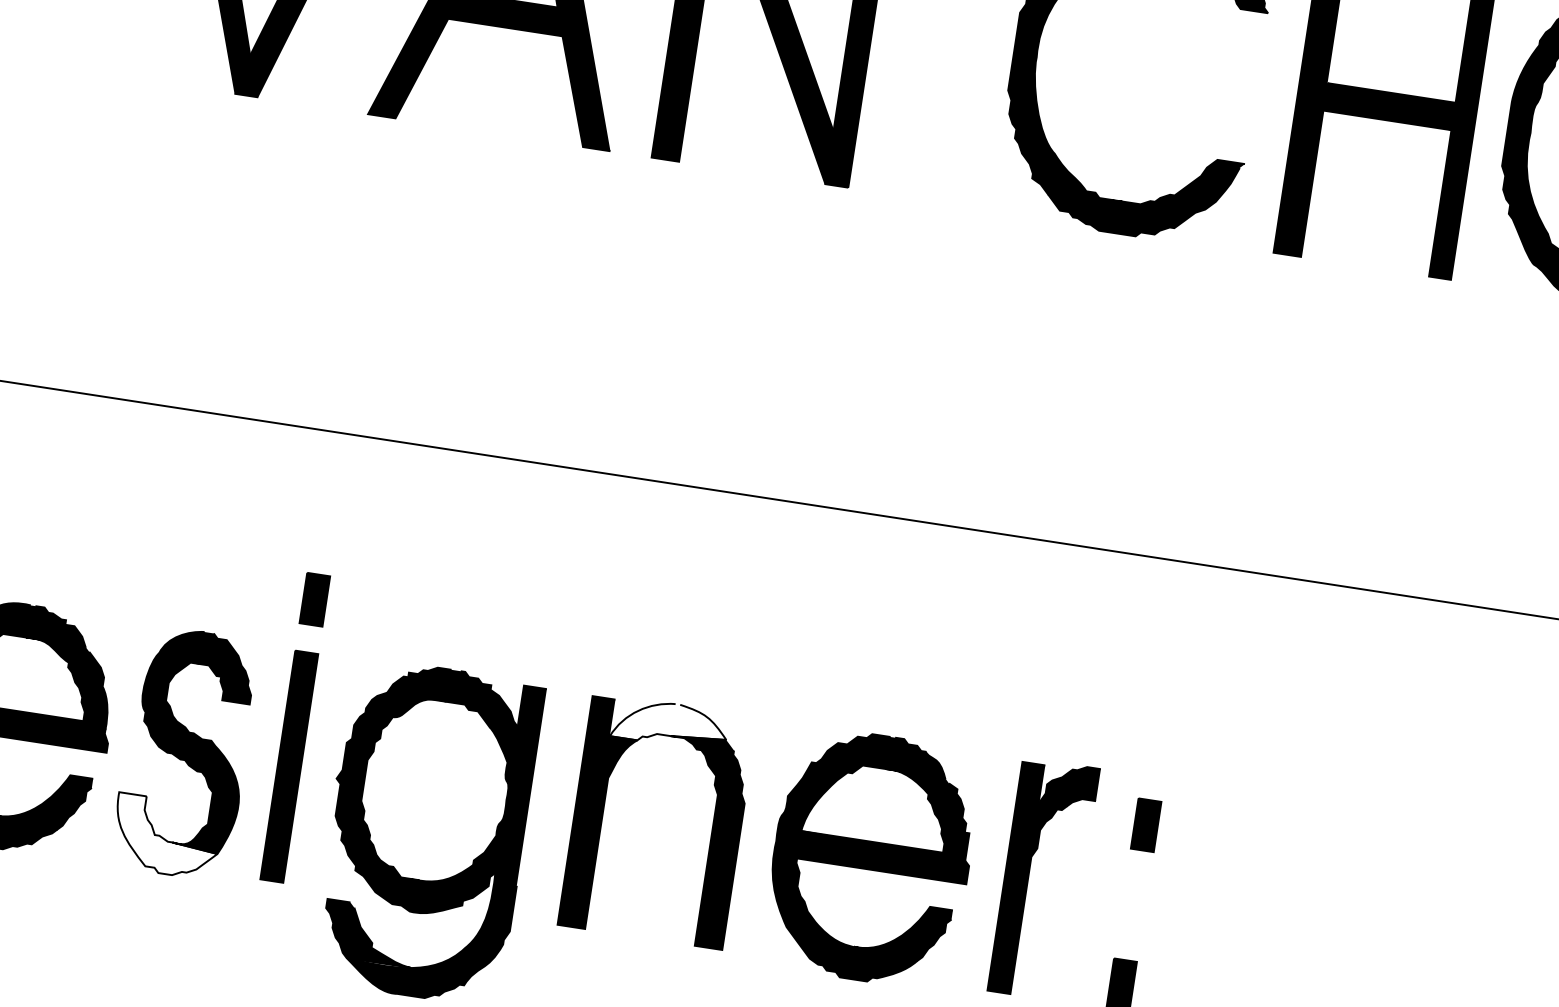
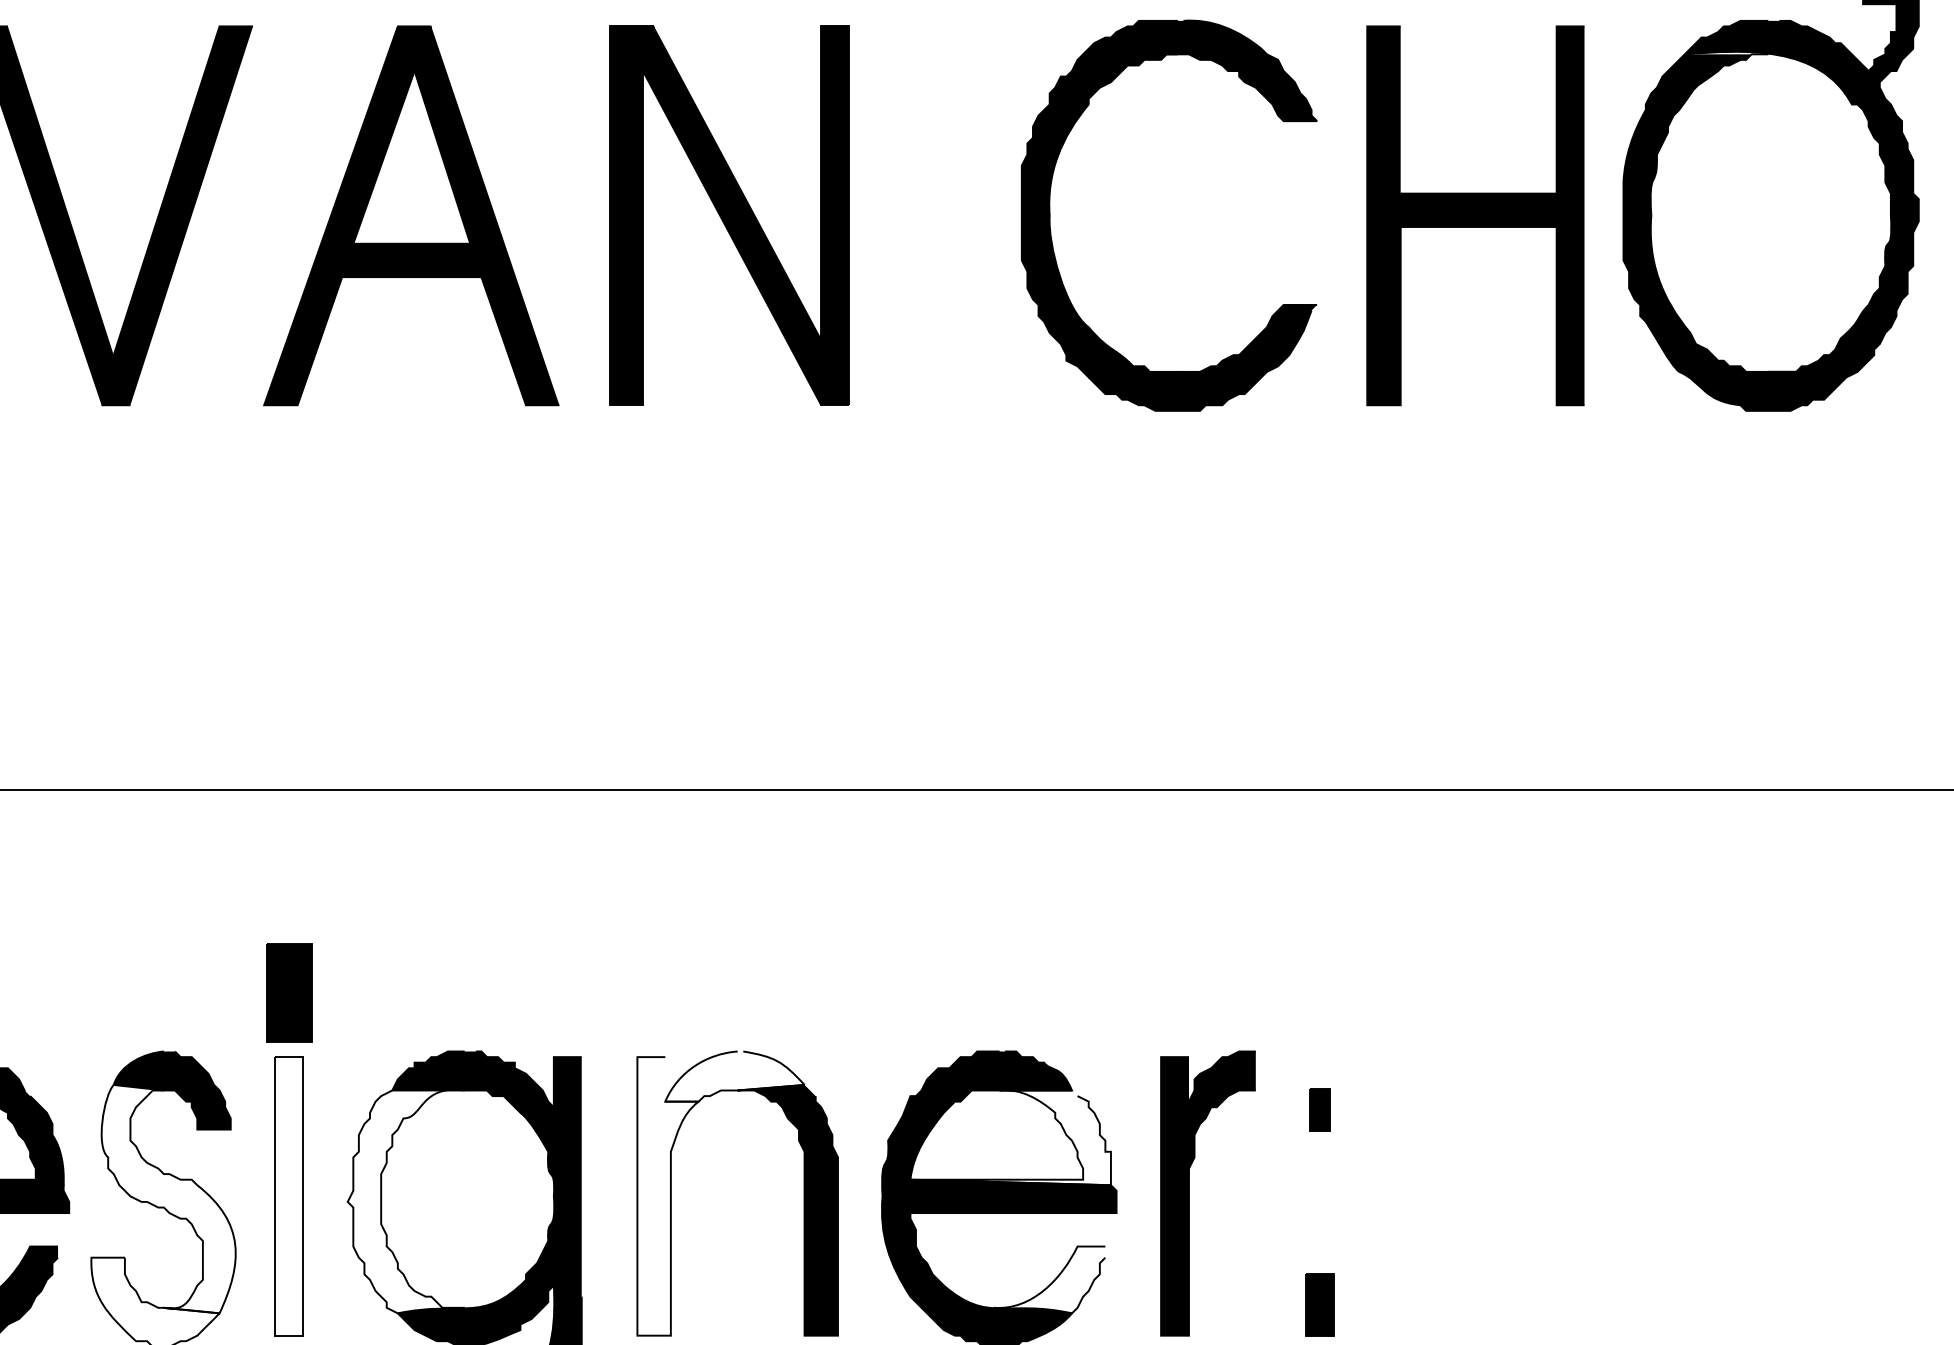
part: (314, 599) -> (288, 992), size x1.6
fill: (189, 753) -> (168, 1198), removed
fill: (289, 766) -> (289, 1196), removed
fill: (384, 785) -> (405, 1201), removed
fill: (888, 808) -> (1010, 1137), removed
fill: (599, 814) -> (667, 1196), removed
part: (1145, 824) -> (1319, 1109), size x0.7
fill: (902, 930) -> (1049, 1279), removed

